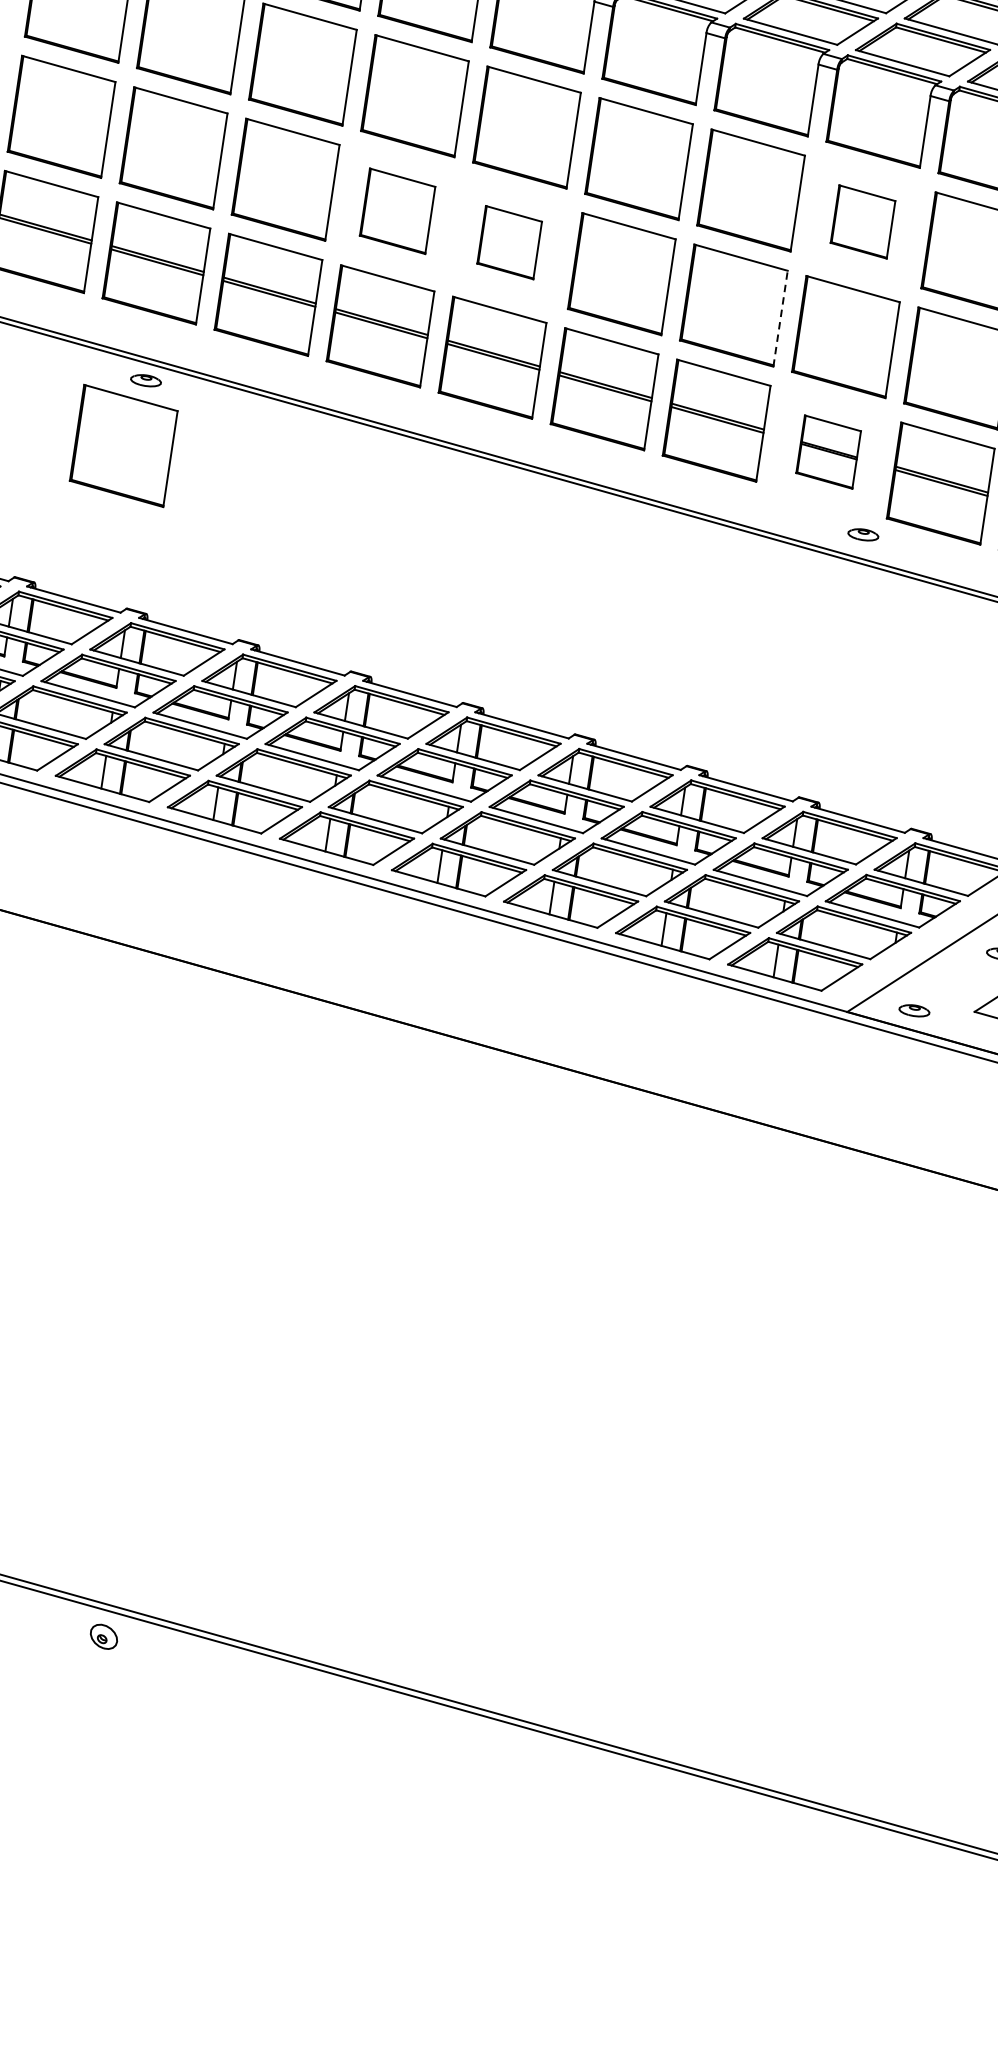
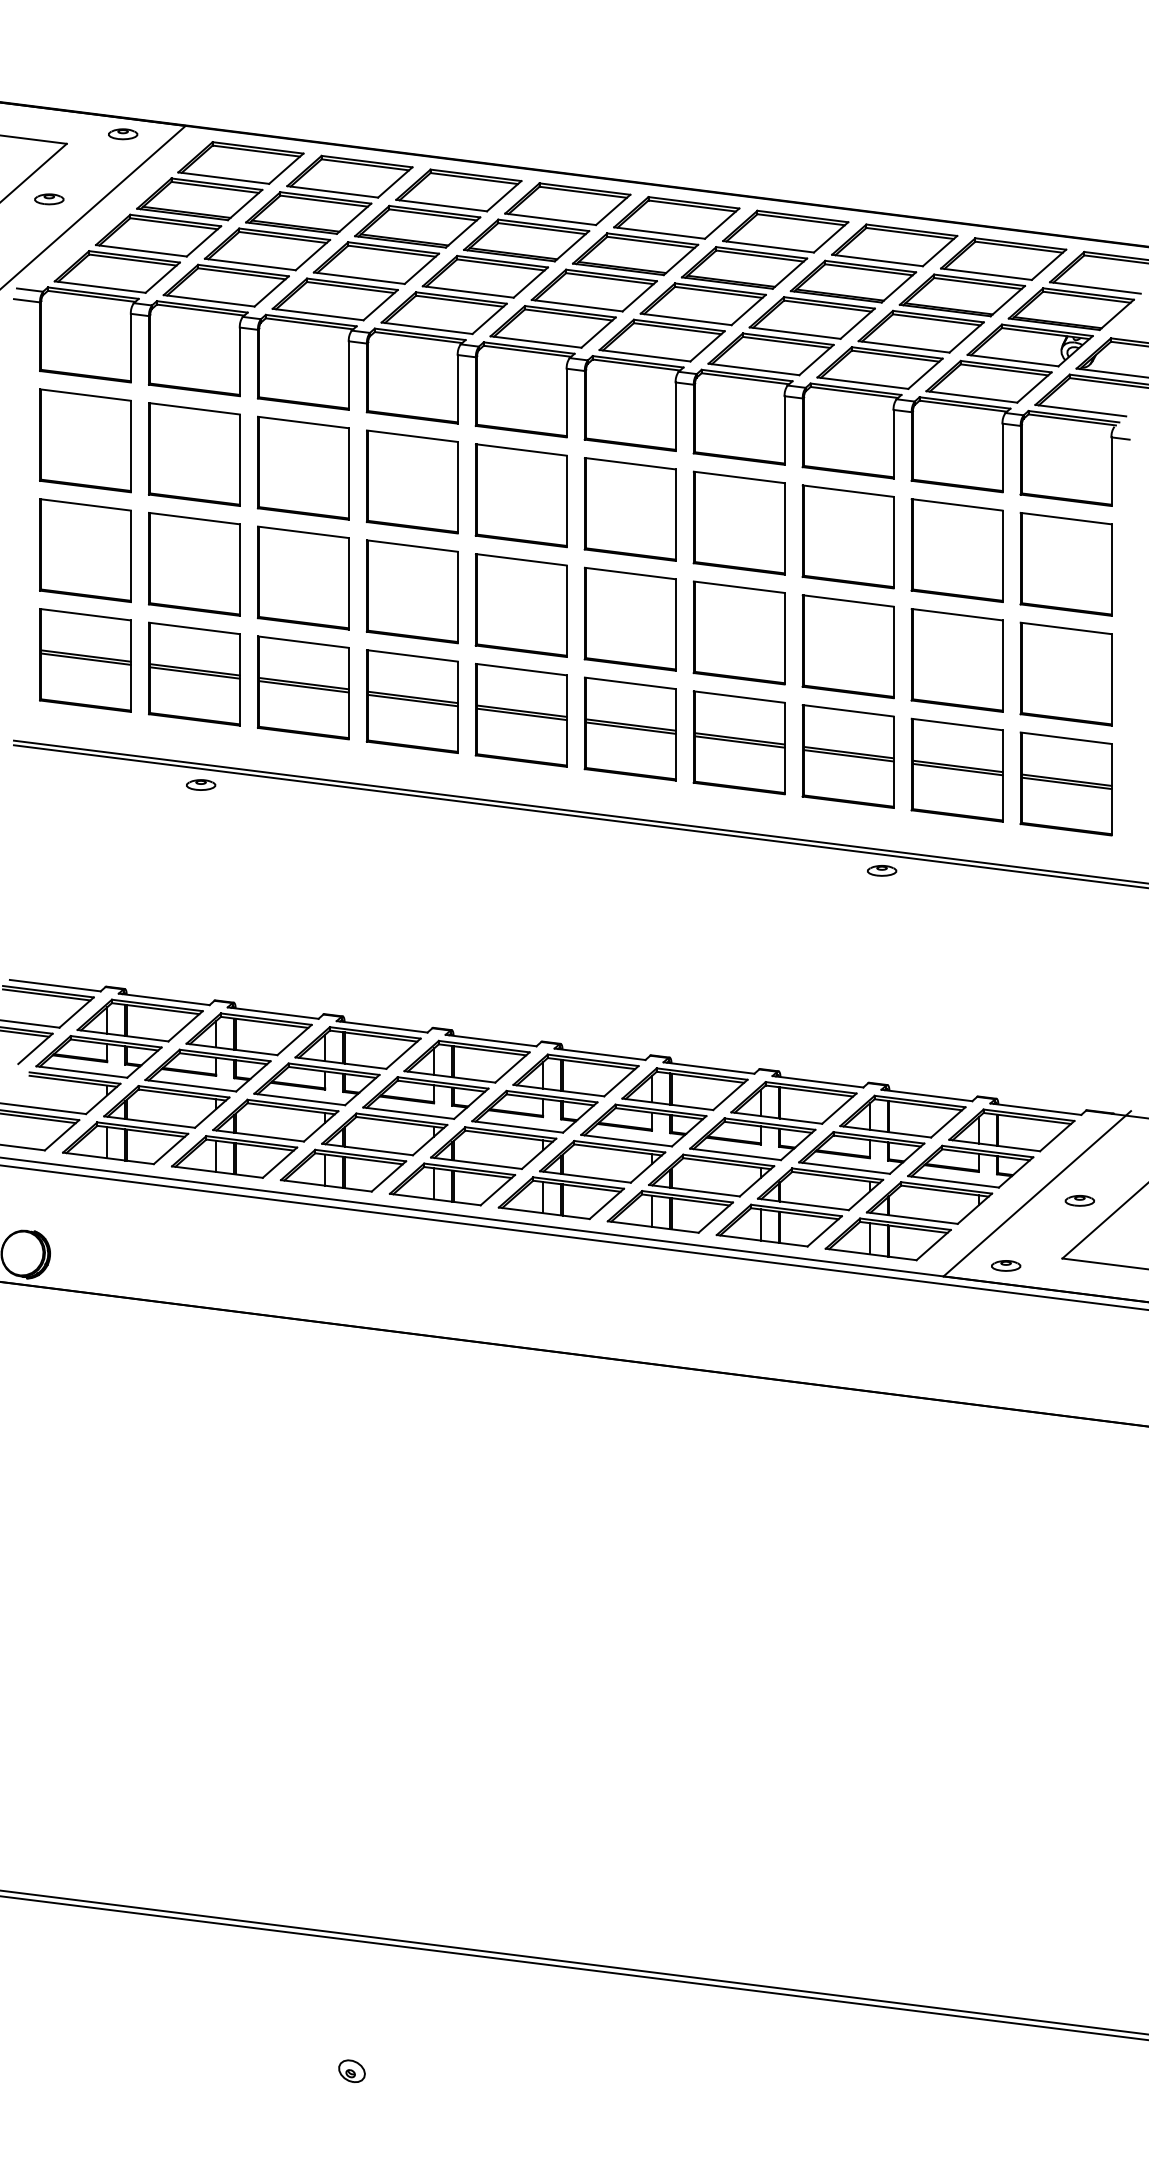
part: (396, 210) -> (411, 591), size x1.43
part: (862, 221) -> (847, 536), size x1.67
part: (508, 242) -> (520, 605), size x1.67
line: (780, 318) -> (784, 638), dashed -> solid
part: (123, 445) -> (189, 848), removed
part: (828, 452) -> (847, 756), size x1.67
part: (863, 534) -> (882, 870), moved
part: (103, 1635) -> (351, 2070), moved

